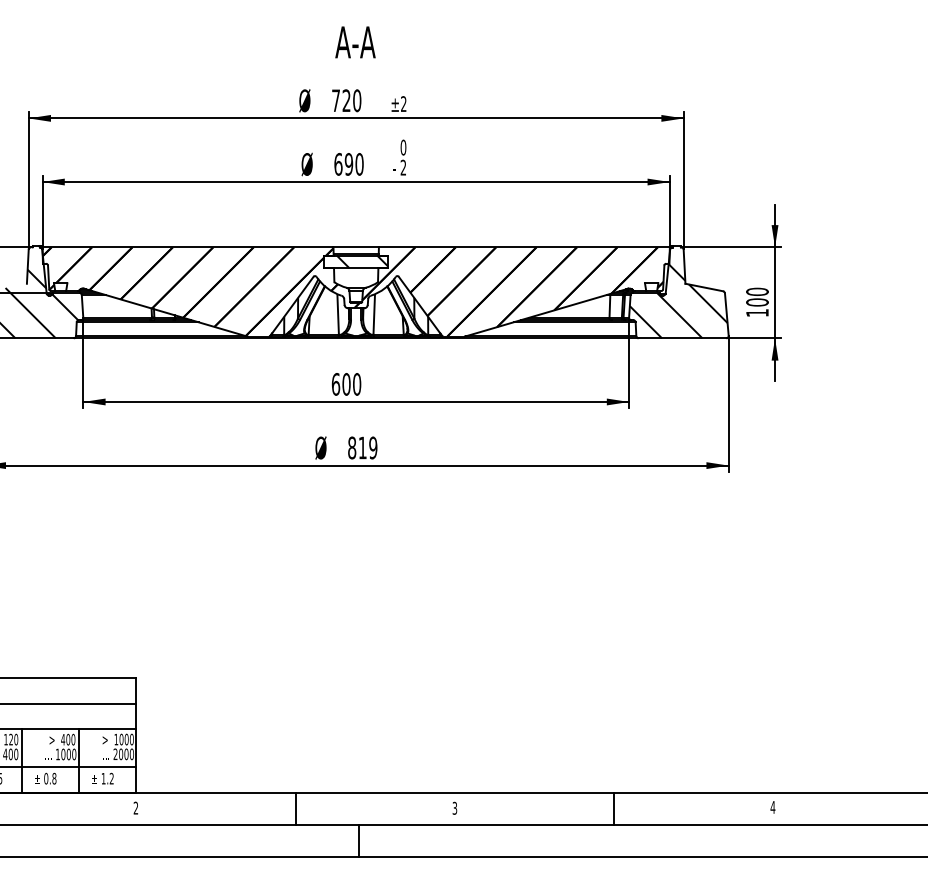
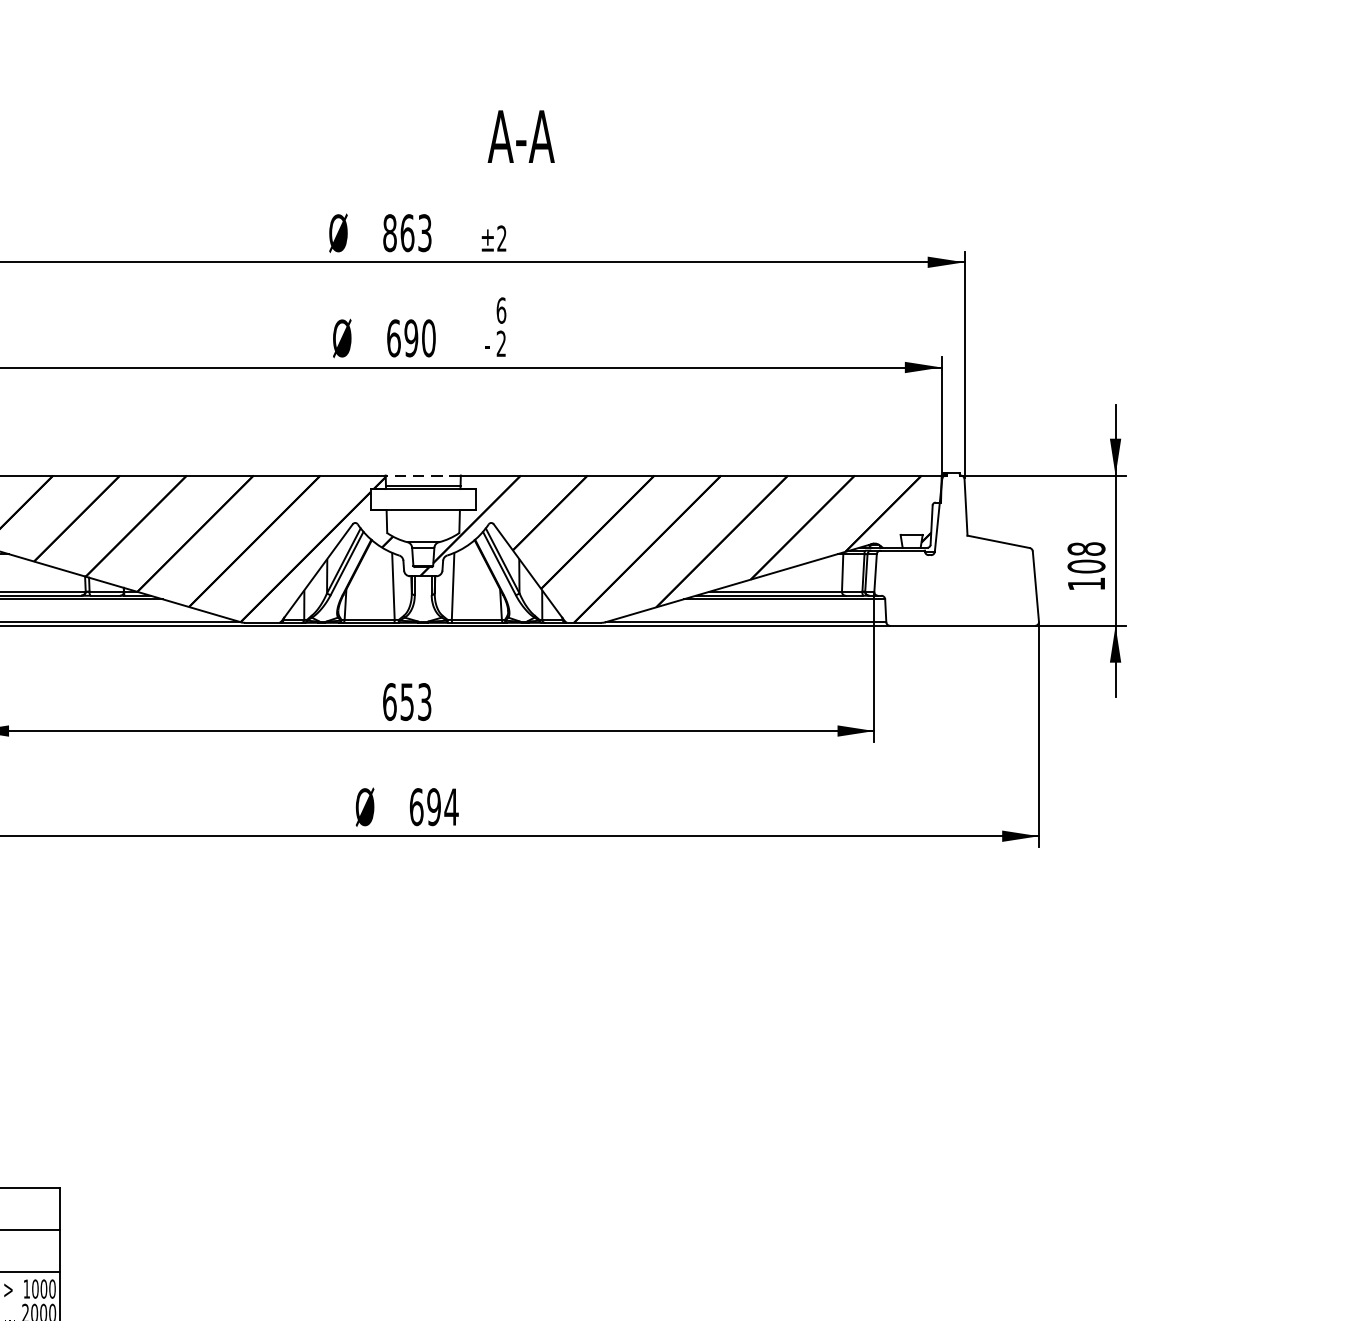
text: (355, 42) -> (521, 136), moved
text: (346, 100) -> (407, 232), 720 -> 863
text: (403, 147) -> (501, 310), 0 -> 6
line: (356, 247) -> (423, 475), solid -> dashed
hatch: (362, 261) -> (433, 498), removed
text: (757, 291) -> (1086, 548), 100 -> 108
hatch: (678, 301) -> (955, 564), removed
text: (351, 384) -> (415, 702), 600 -> 653
text: (362, 447) -> (433, 806), 819 -> 694

